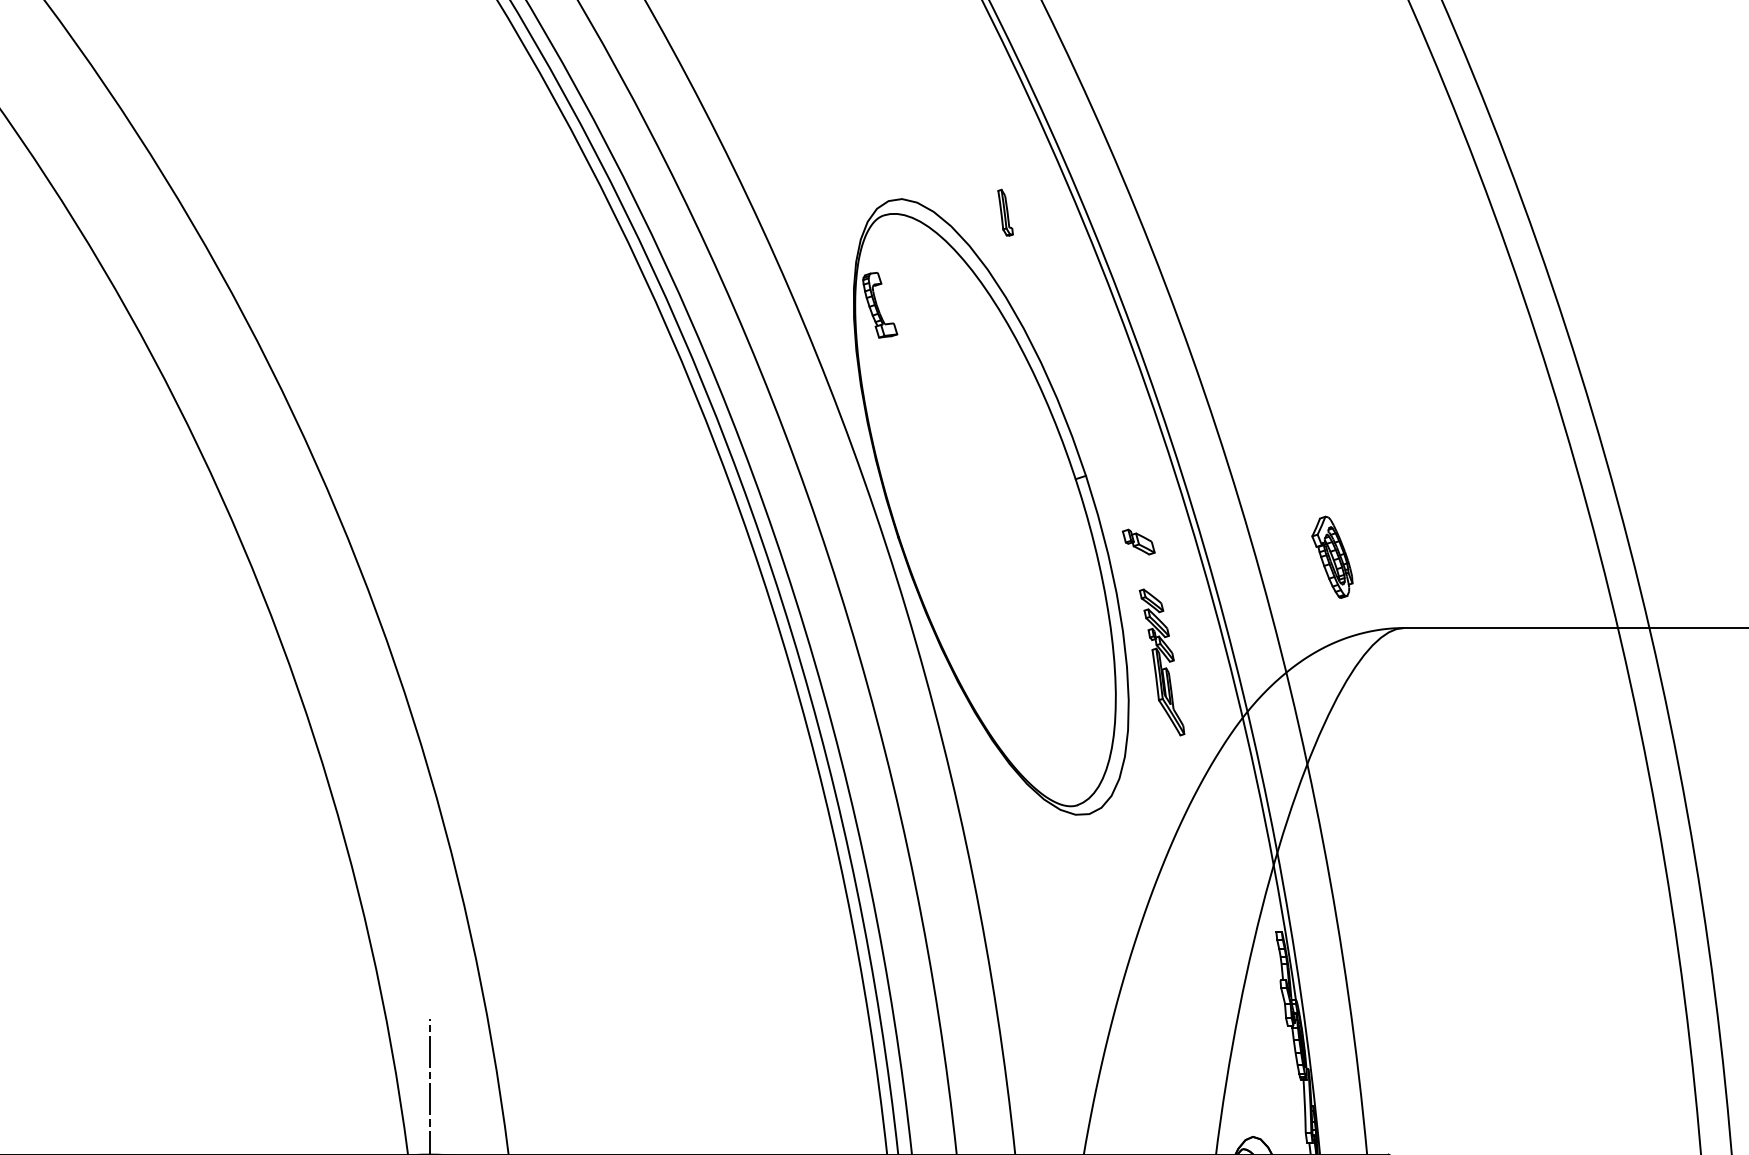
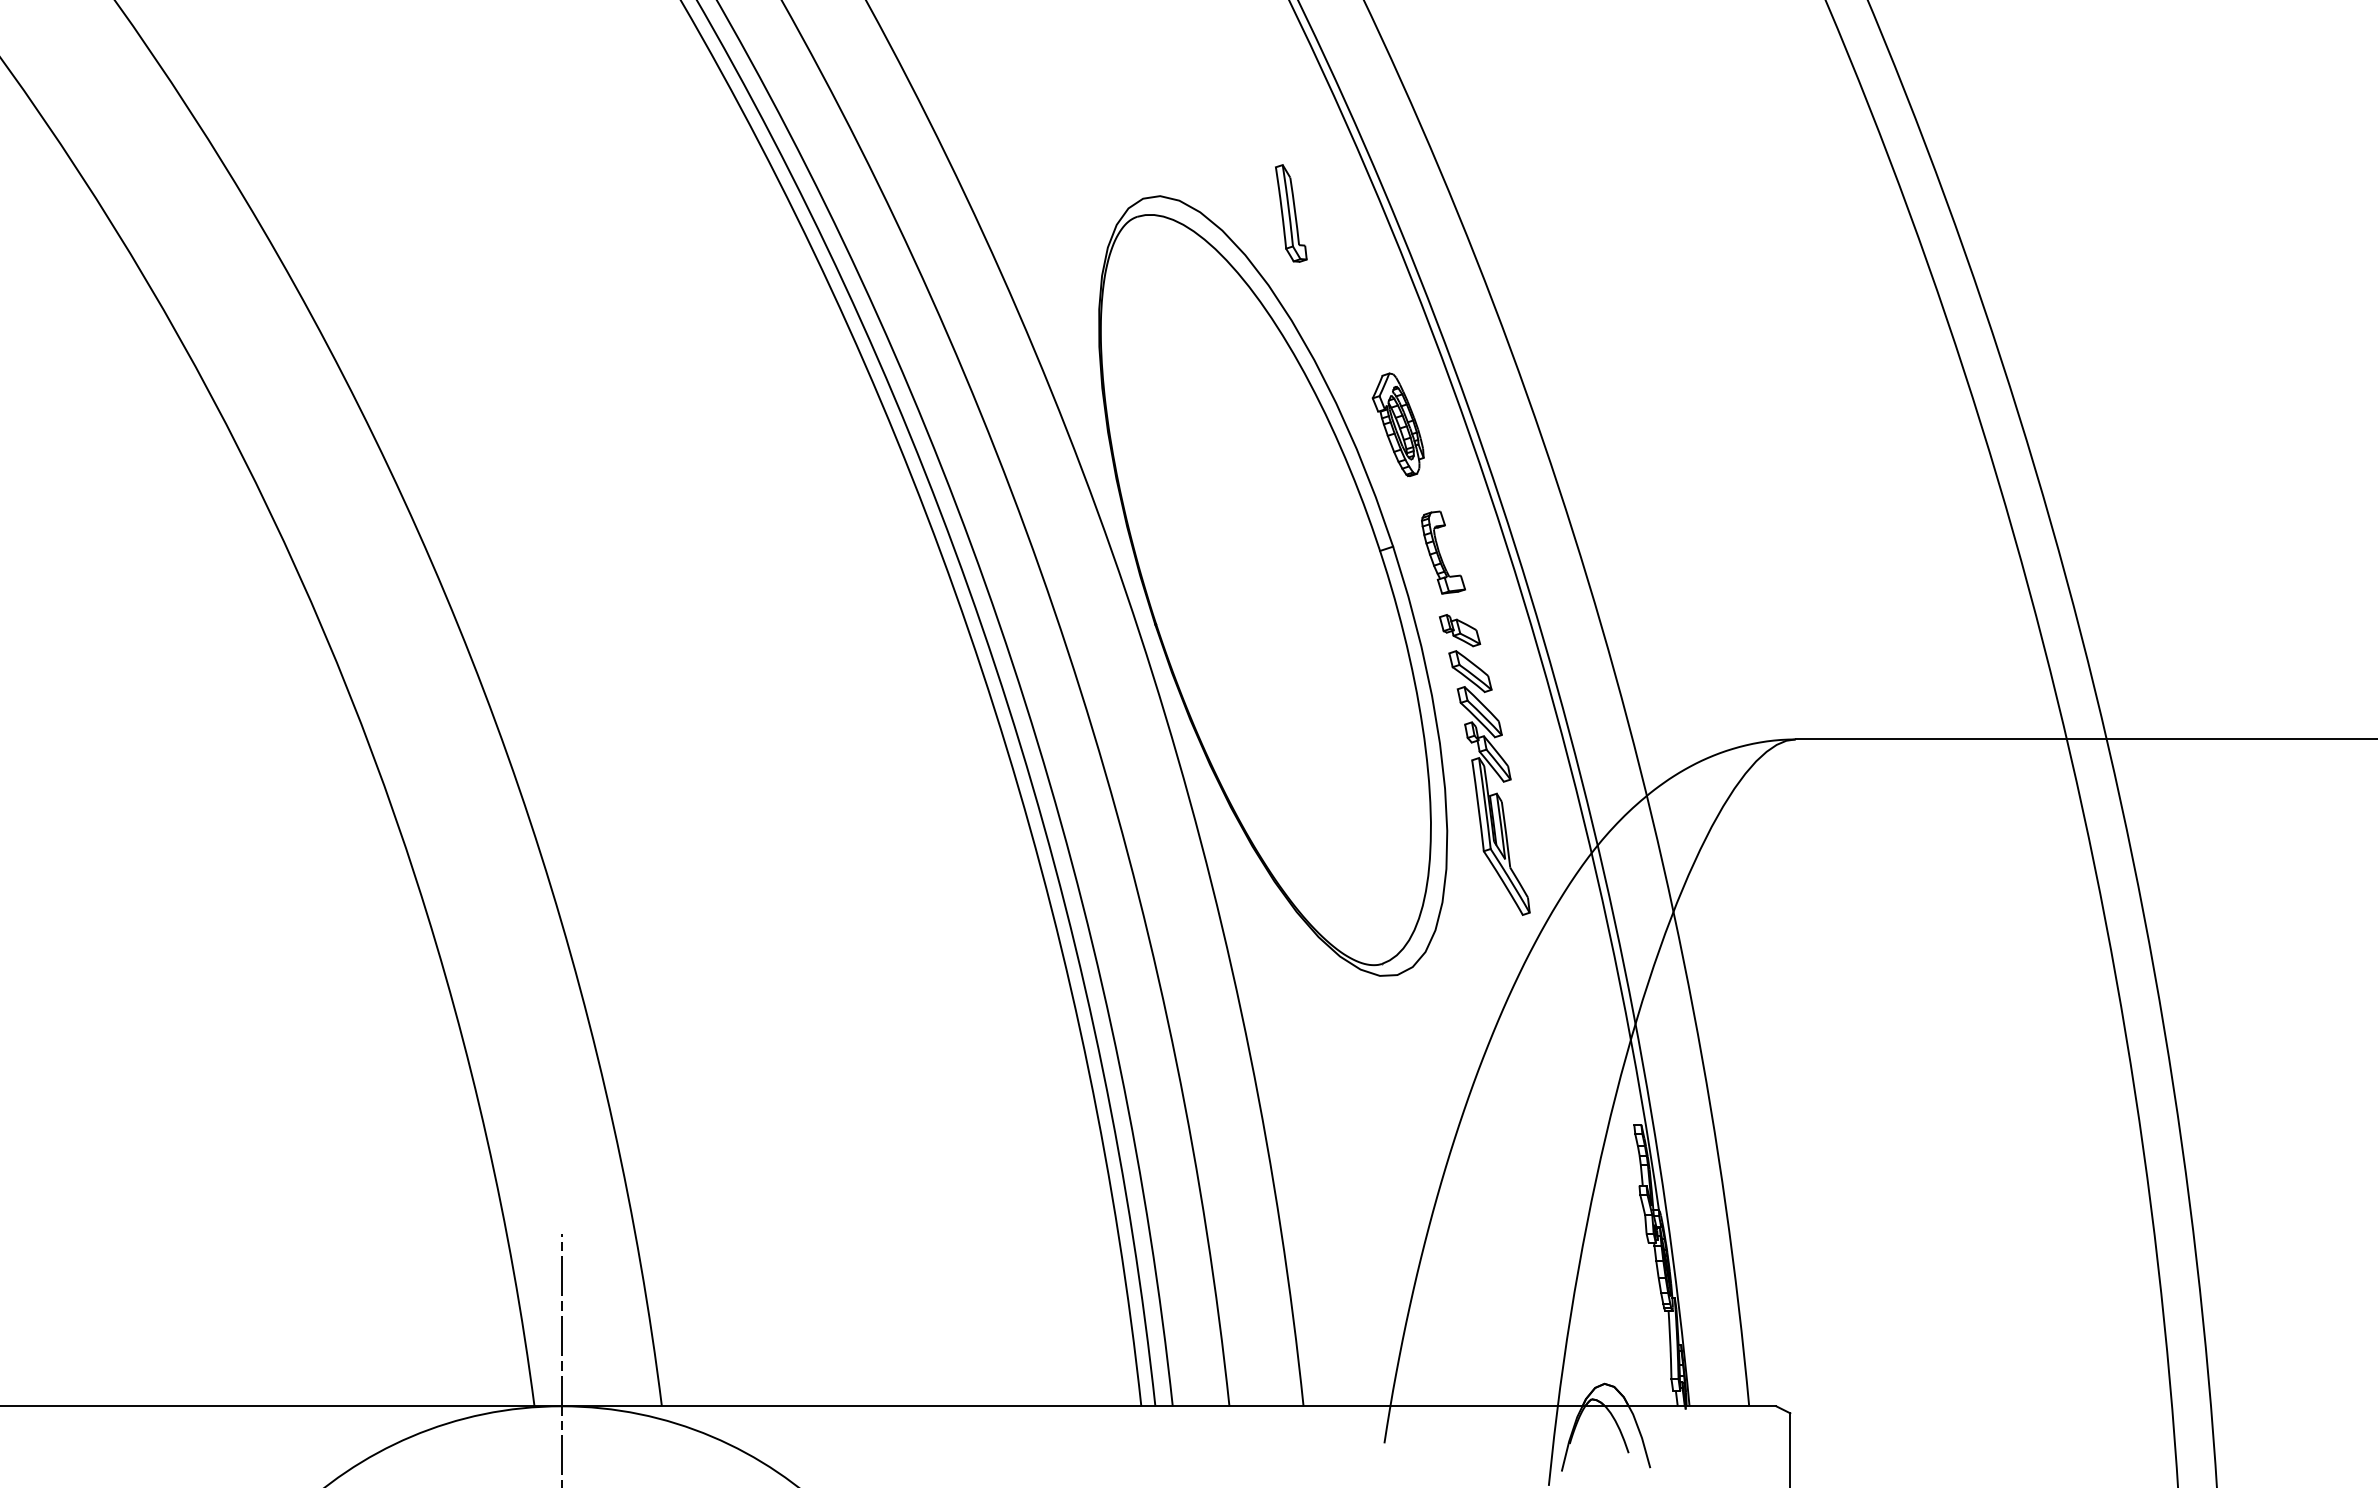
part: (1005, 212) -> (1291, 213), size x1.67
part: (880, 305) -> (1443, 552), moved
part: (1331, 557) -> (1397, 424), moved
part: (1162, 662) -> (1489, 782), size x1.43

